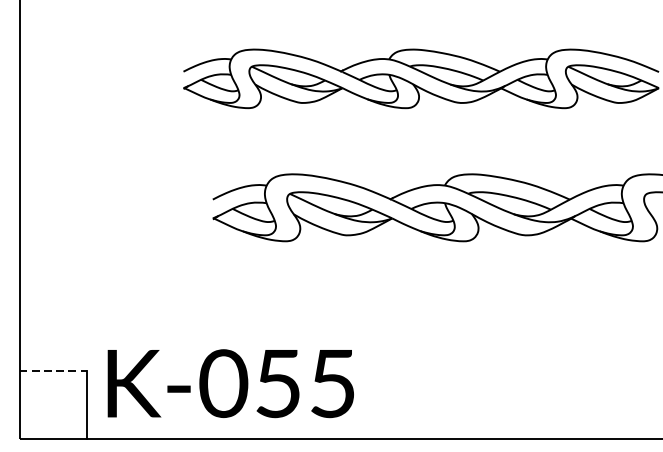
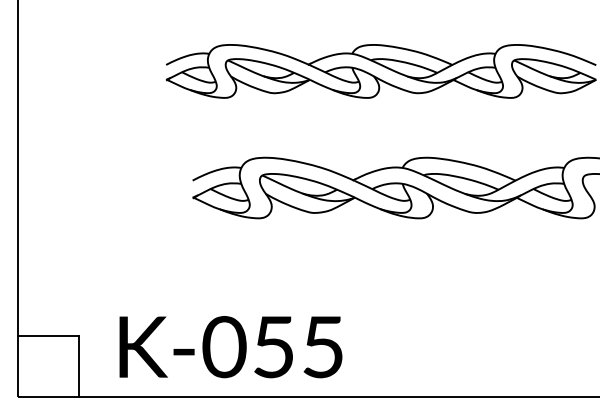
line: (53, 370) -> (48, 335), dashed -> solid
text: (230, 384) -> (230, 347), moved

